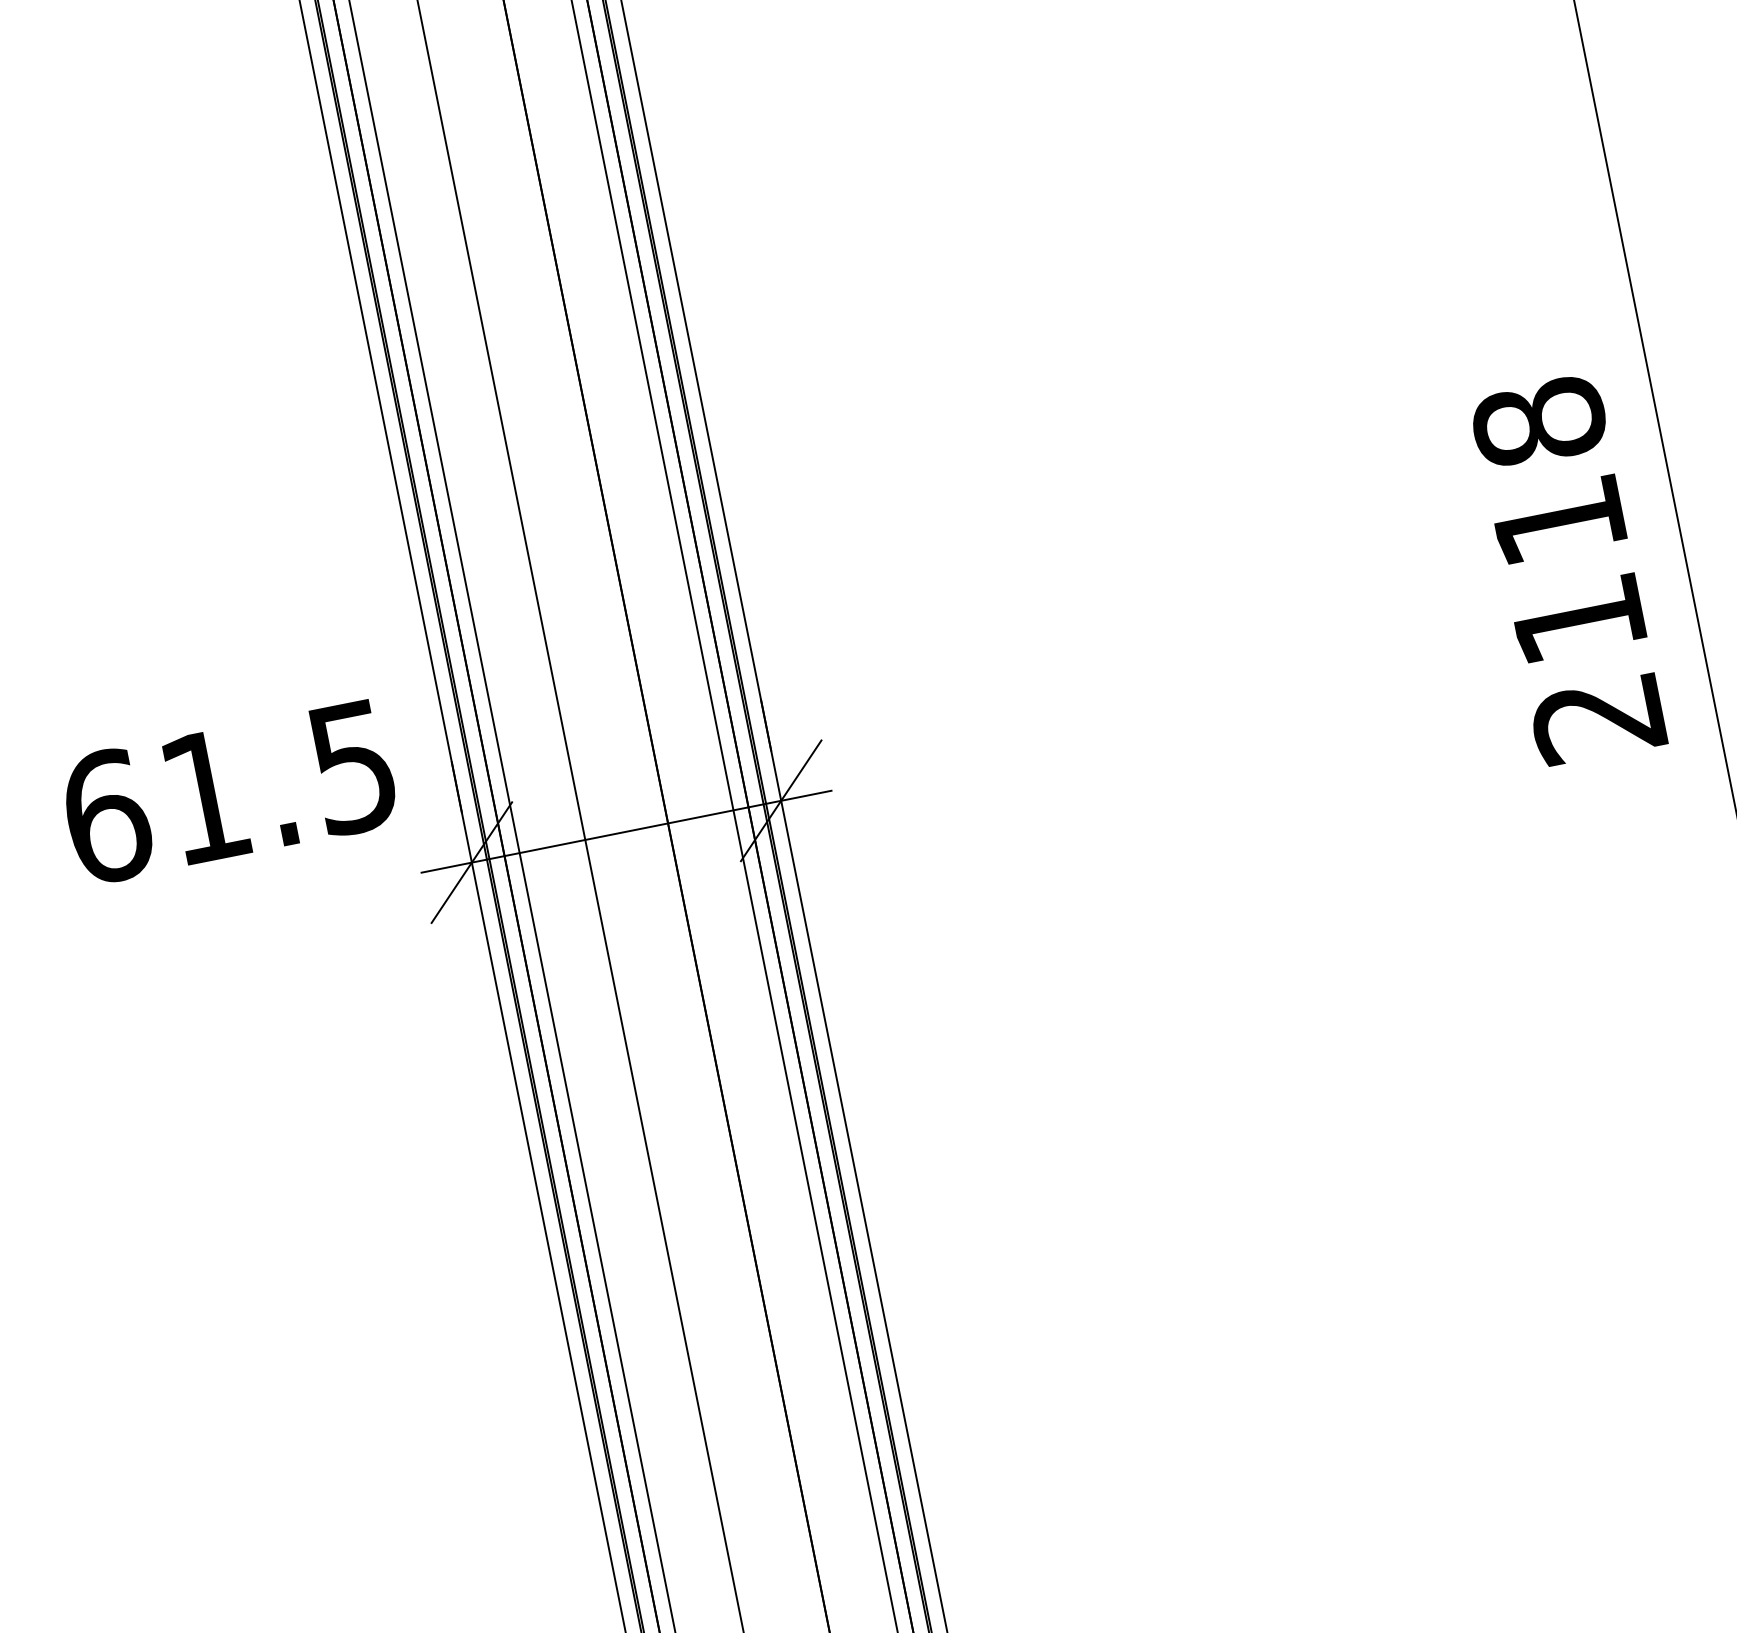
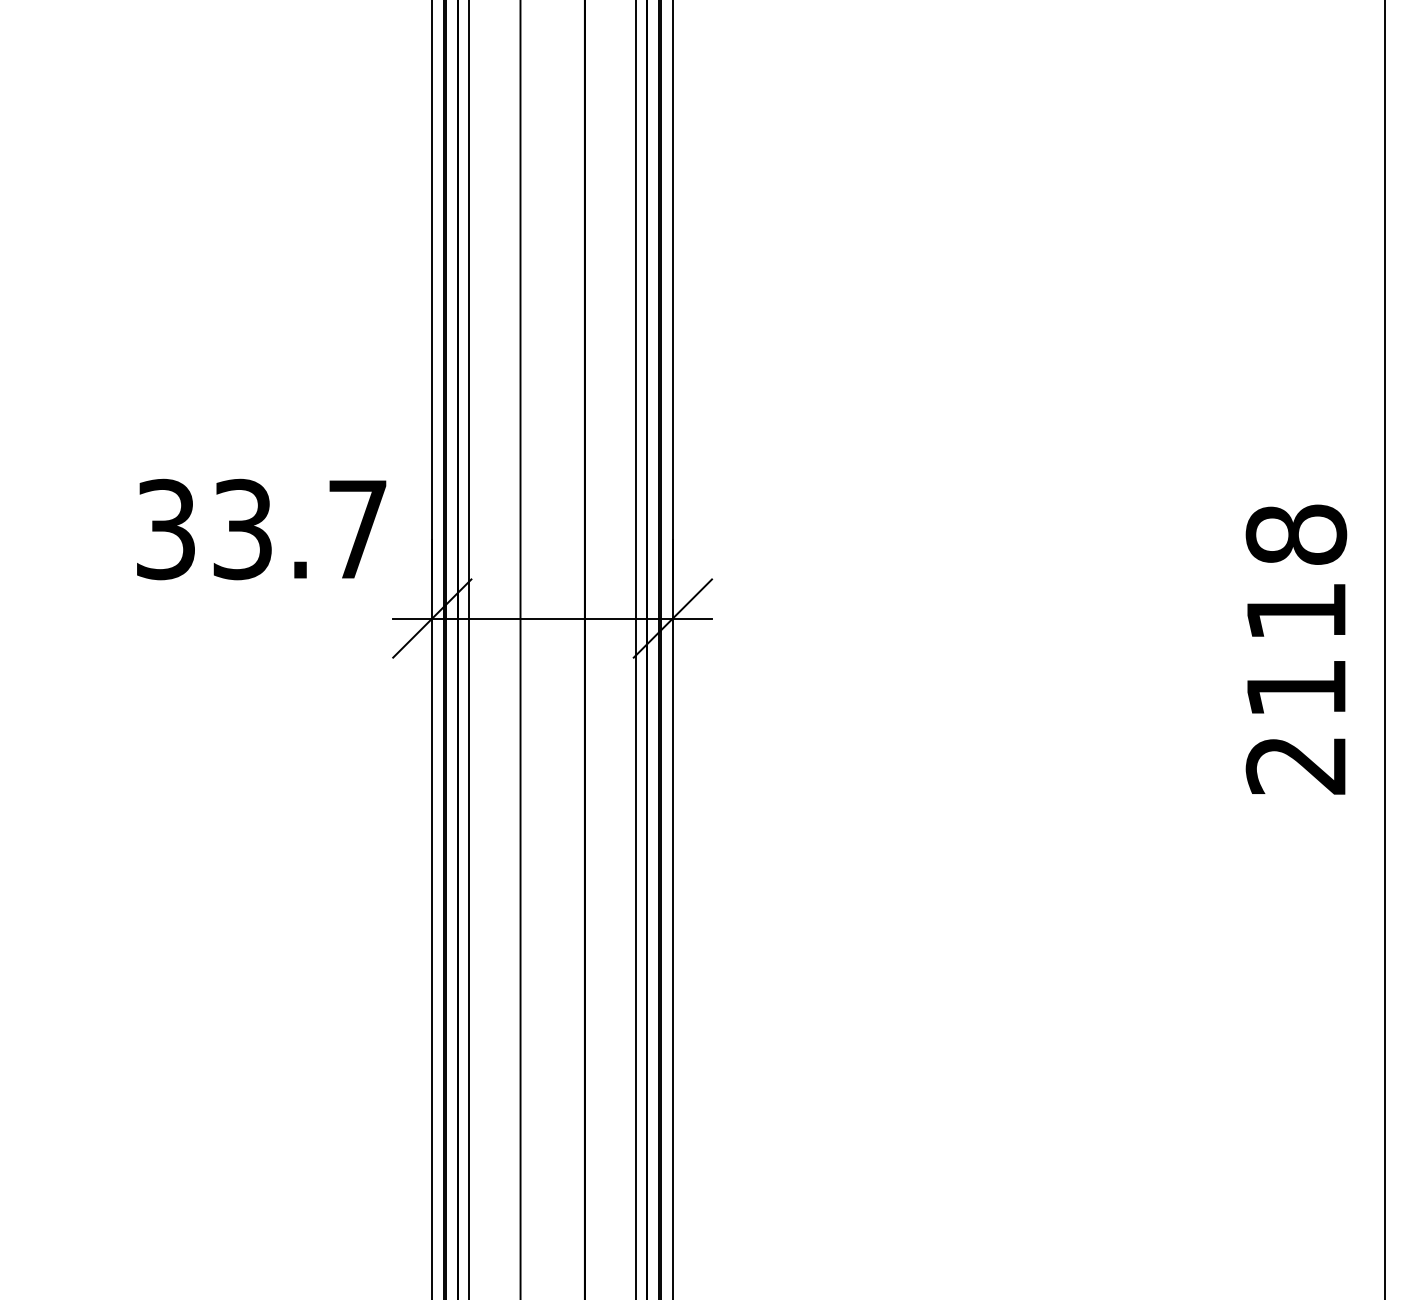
text: (1568, 569) -> (1296, 649), moved
text: (229, 792) -> (261, 529), 61.5 -> 33.7

